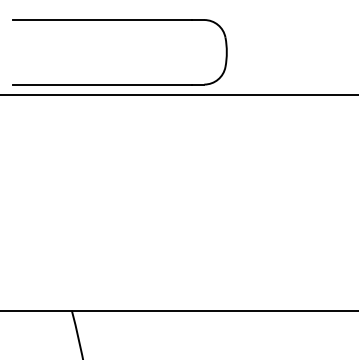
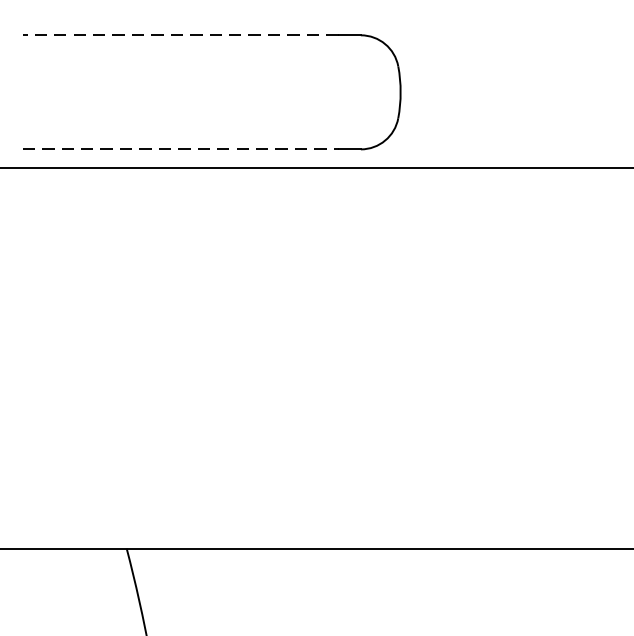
line: (101, 20) -> (179, 36), solid -> dashed
line: (102, 84) -> (180, 149), solid -> dashed

